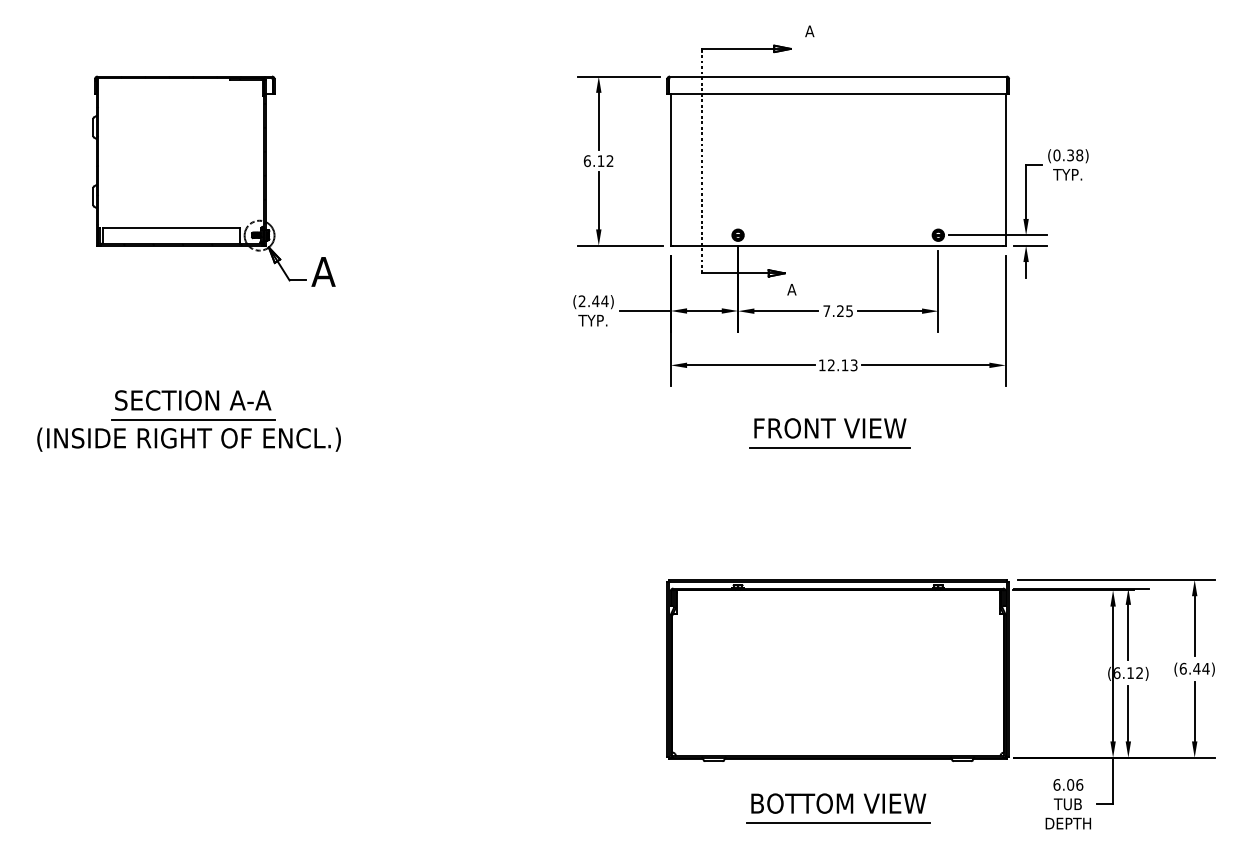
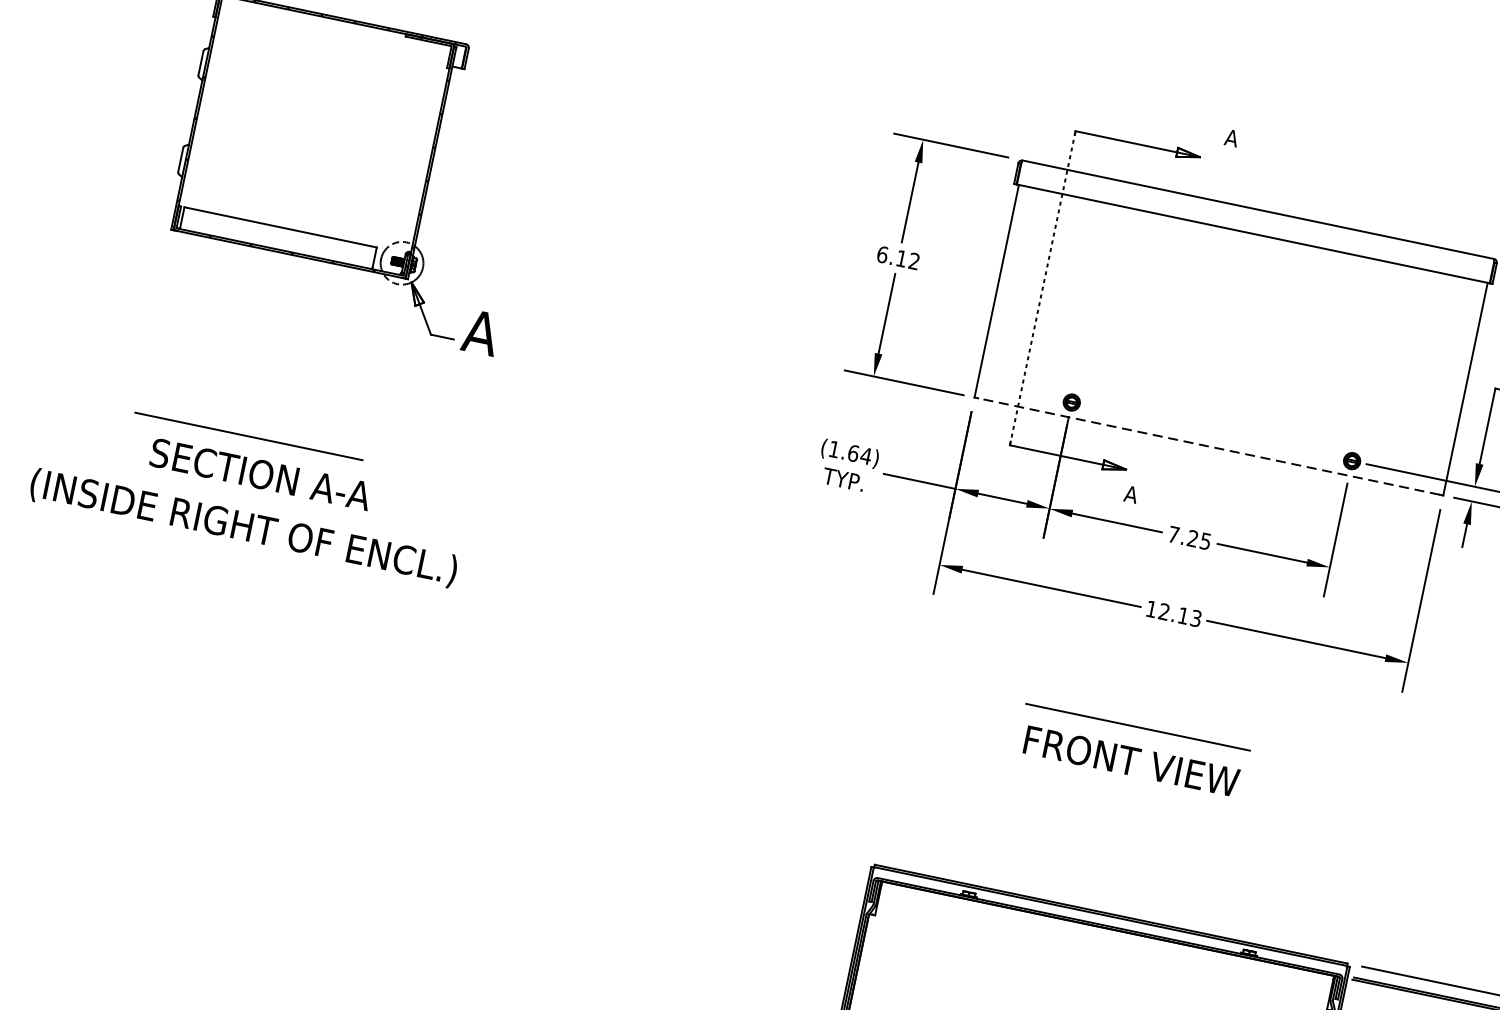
line: (838, 245) -> (1209, 446), solid -> dashed
text: (588, 301) -> (843, 451), (2.44) -> (1.64)
line: (193, 419) -> (249, 435), moved
text: (830, 428) -> (1131, 761), moved

